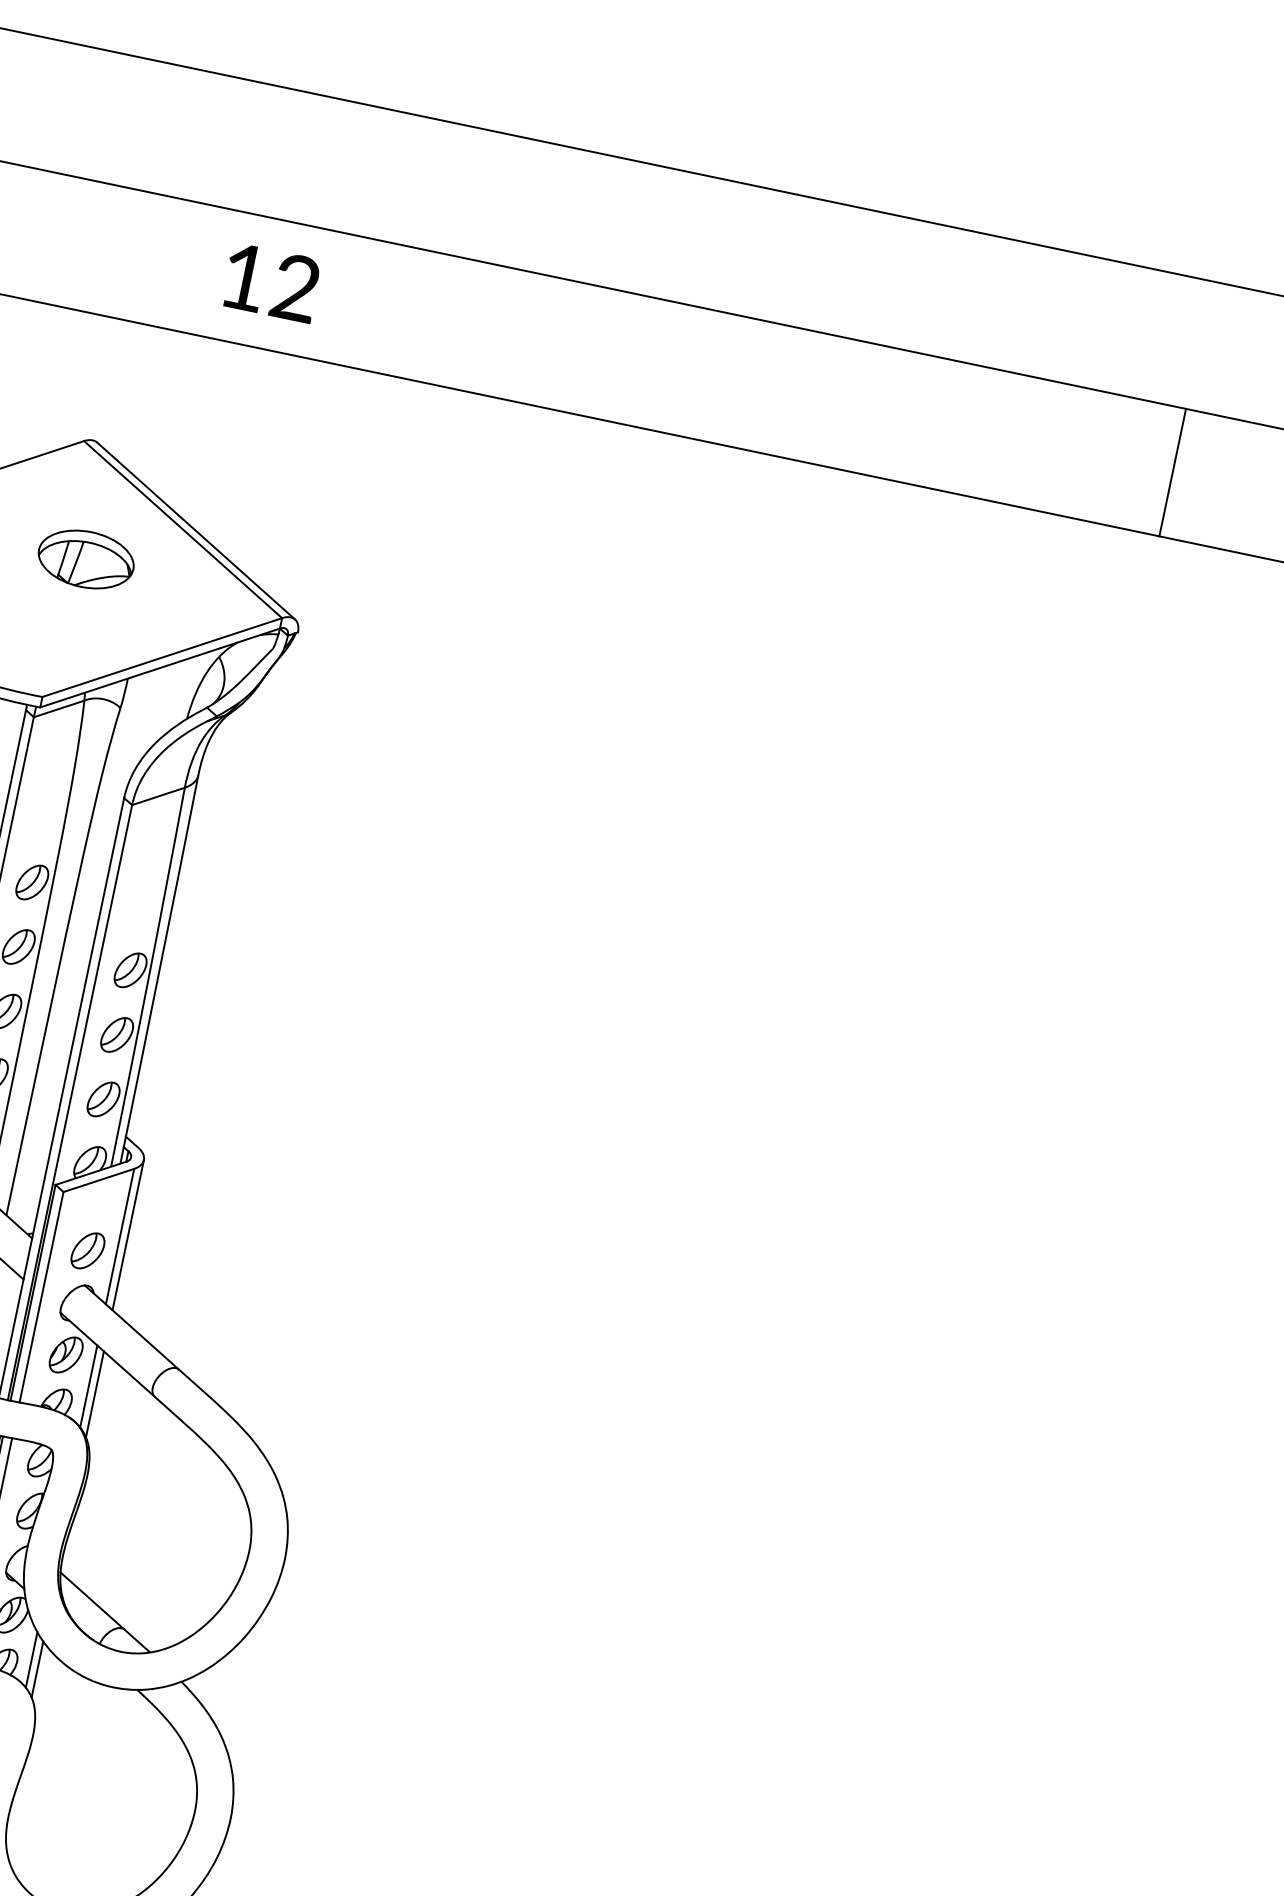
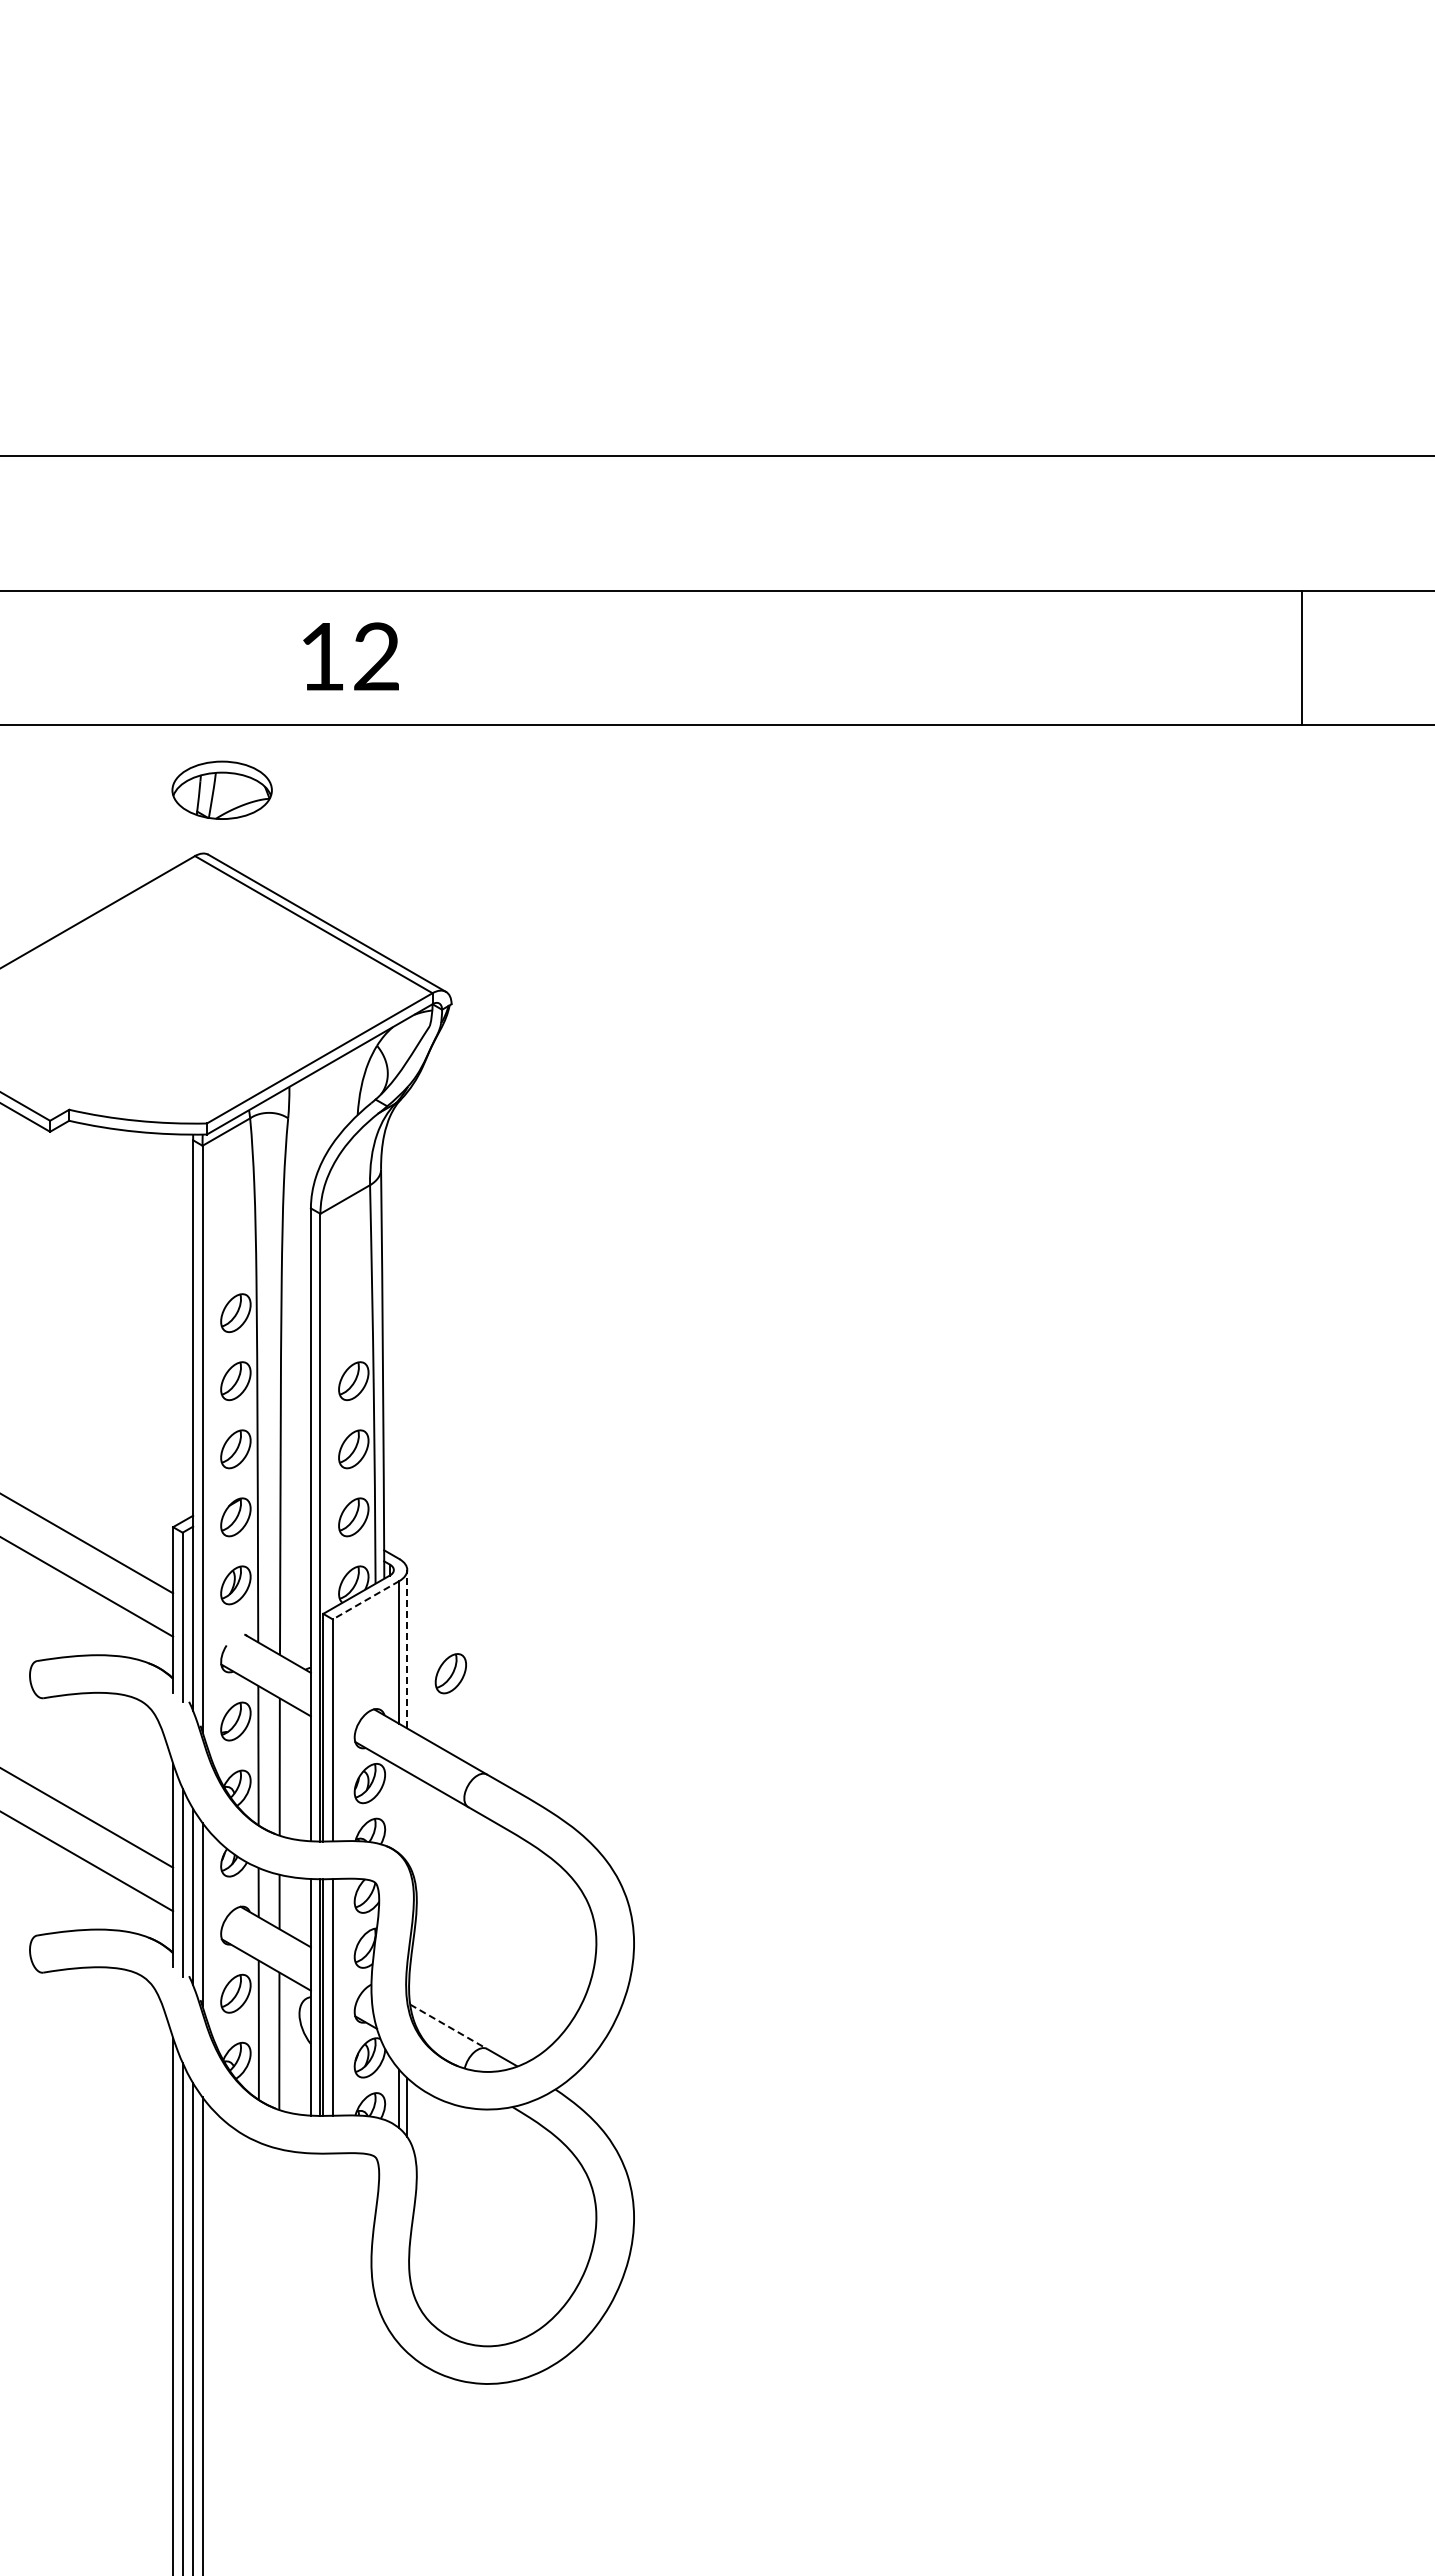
part: (85, 558) -> (221, 789), moved
line: (98, 1180) -> (365, 1600), solid -> dashed
line: (128, 1234) -> (407, 1648), solid -> dashed
part: (87, 1250) -> (450, 1673), moved
line: (88, 1386) -> (399, 1810), removed
line: (95, 1393) -> (407, 1816), removed
line: (93, 1601) -> (449, 2026), solid -> dashed

